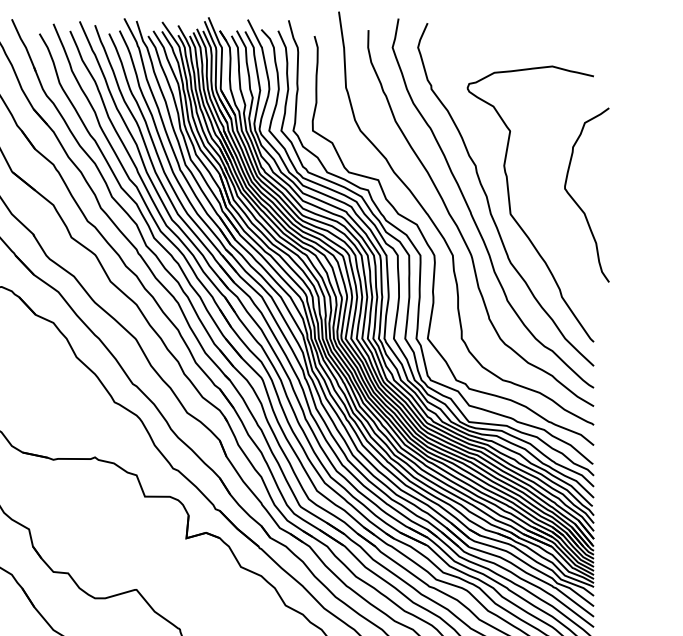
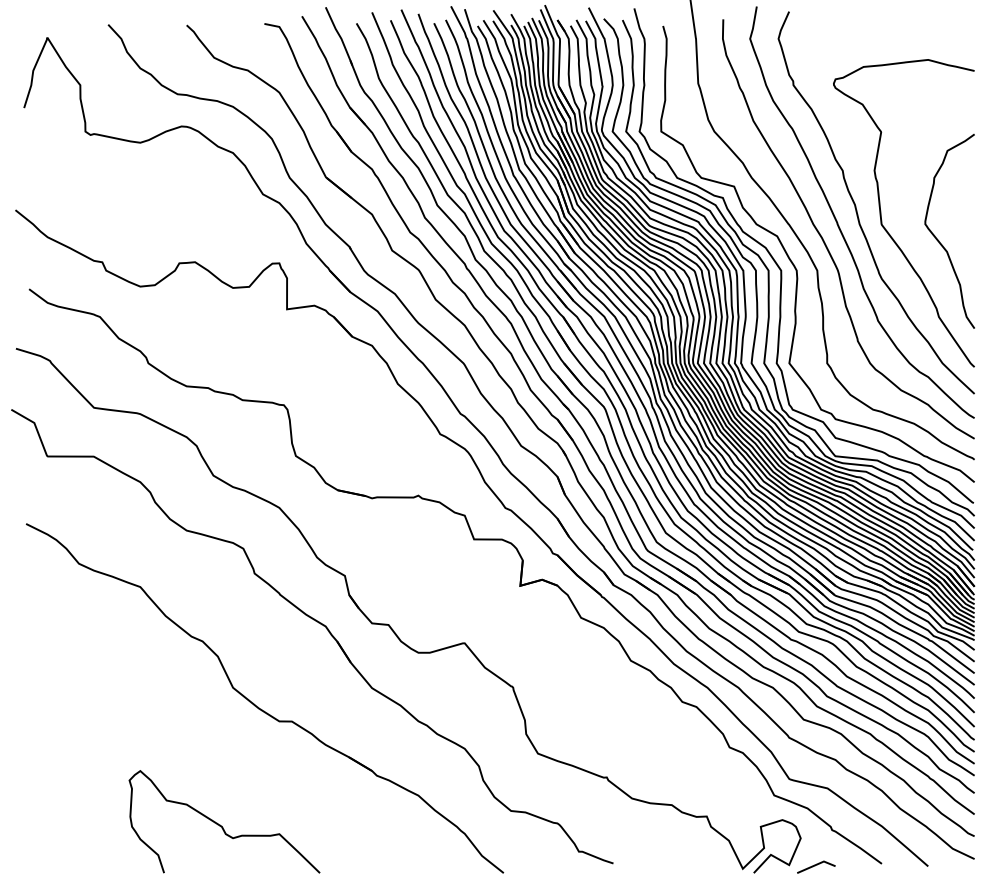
curve: (577, 203) -> (939, 240), moved

